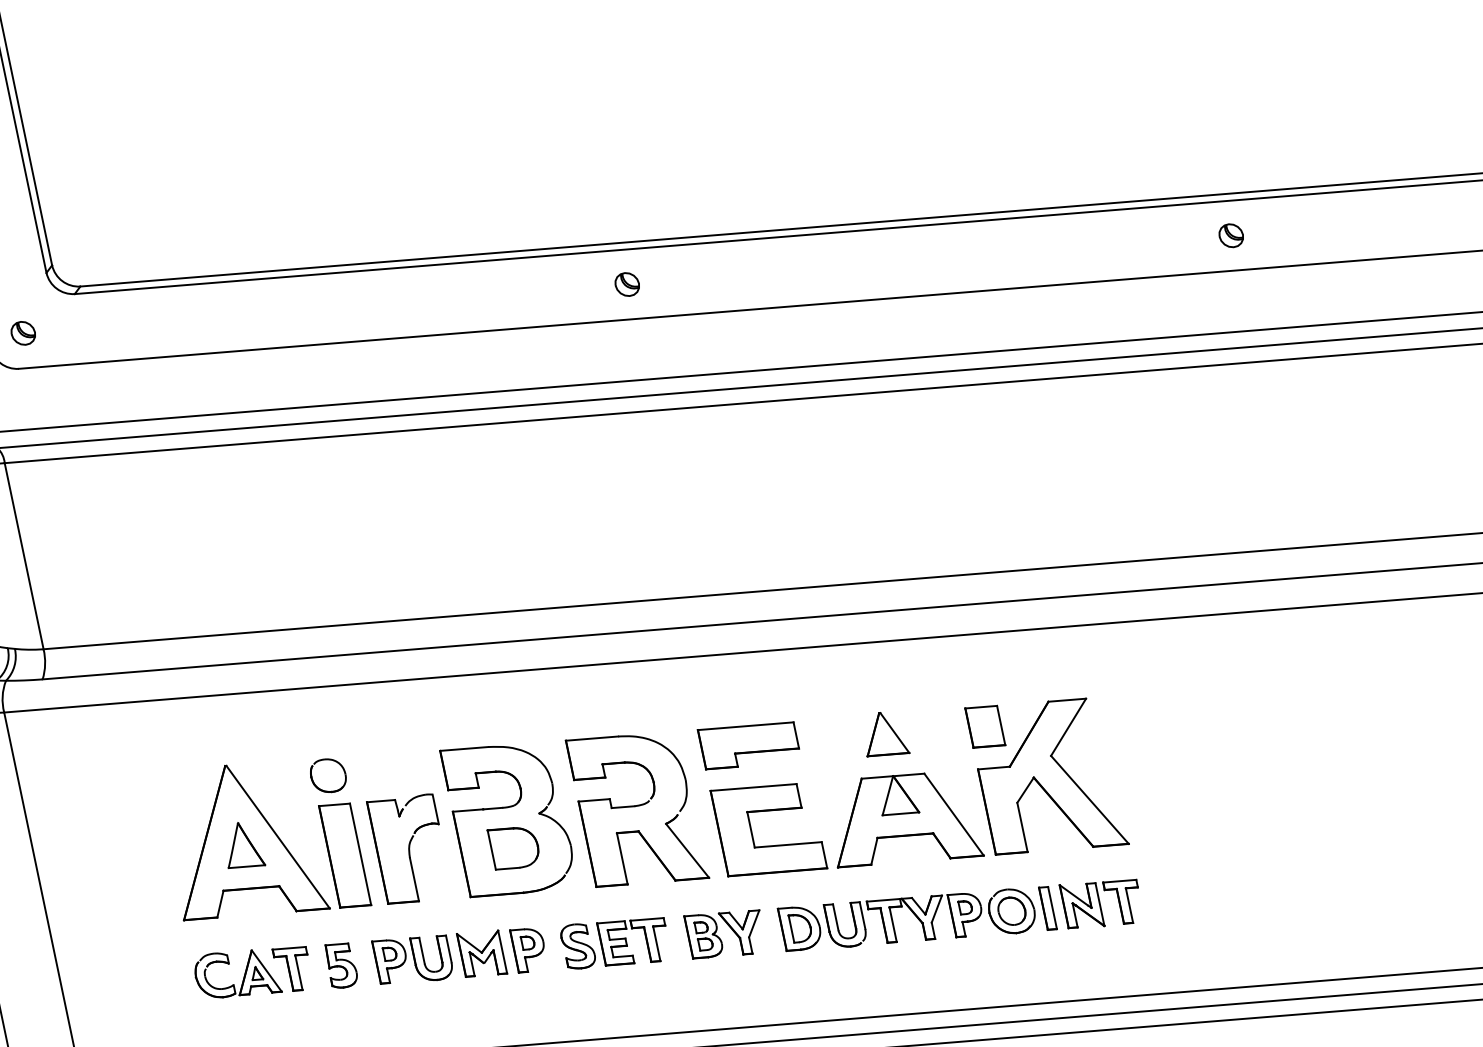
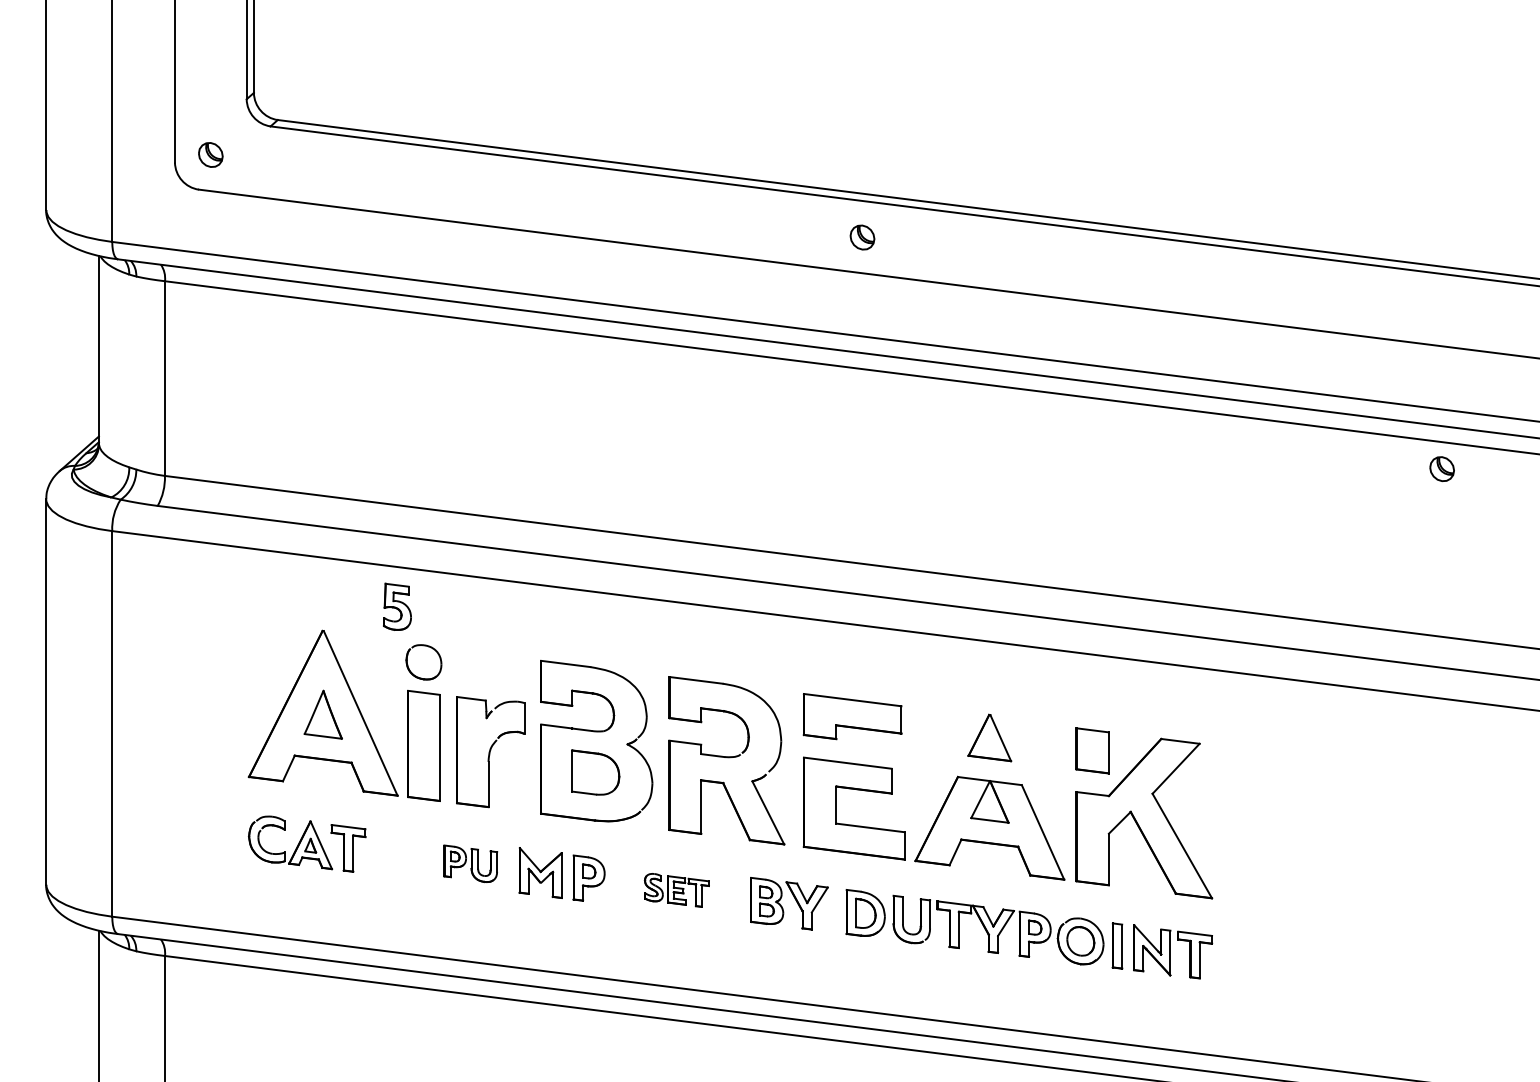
part: (1230, 236) -> (1441, 469), moved
part: (627, 284) -> (862, 237), moved
part: (615, 943) -> (676, 890), size x0.6
part: (413, 958) -> (470, 863), size x0.7
part: (341, 964) -> (397, 606), moved

